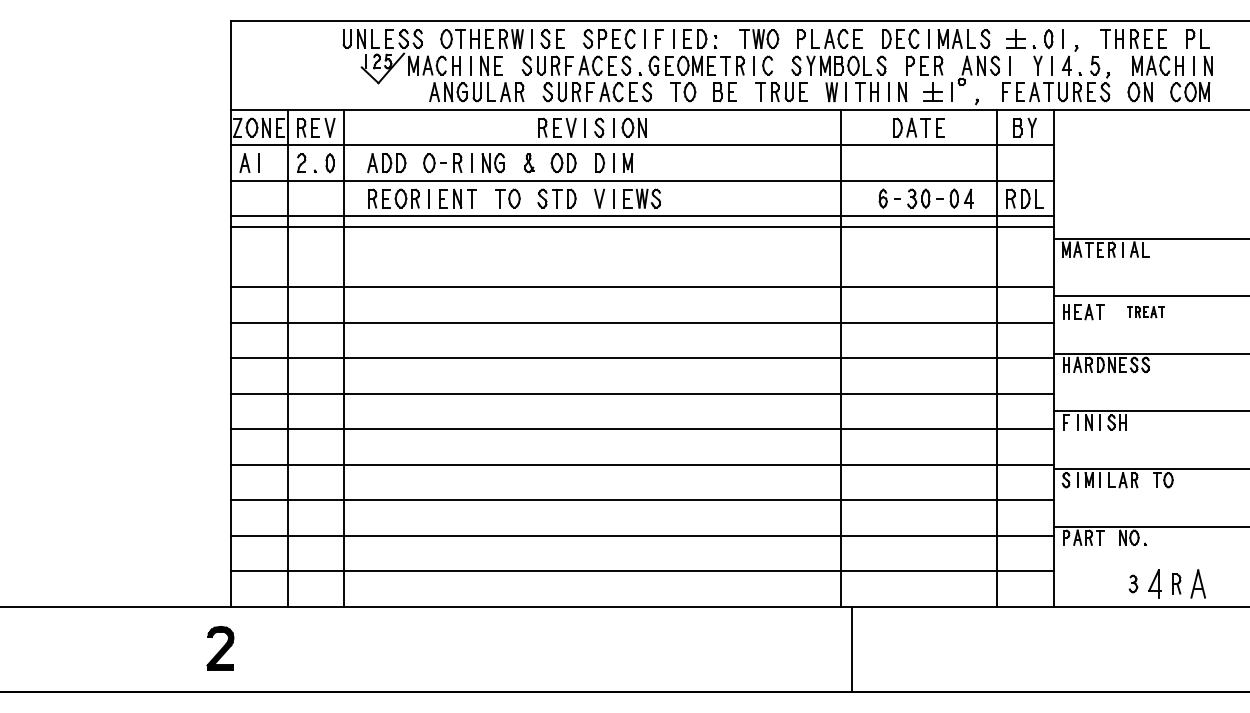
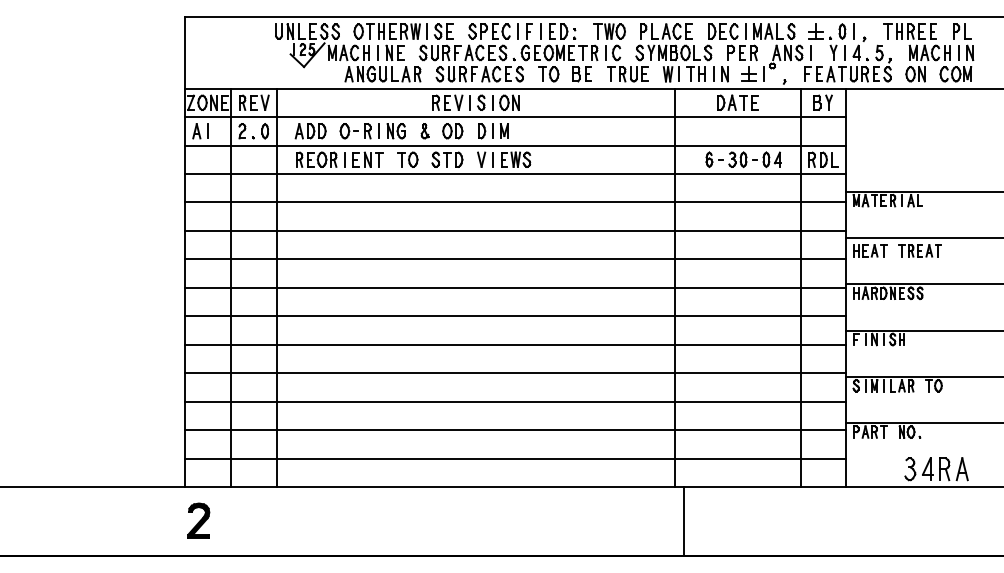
line: (641, 226) -> (515, 202), moved
part: (1145, 312) -> (919, 251), size x1.43
part: (1133, 583) -> (910, 468), size x1.67
part: (1176, 583) -> (944, 468), size x1.43
part: (220, 648) -> (198, 520), moved

